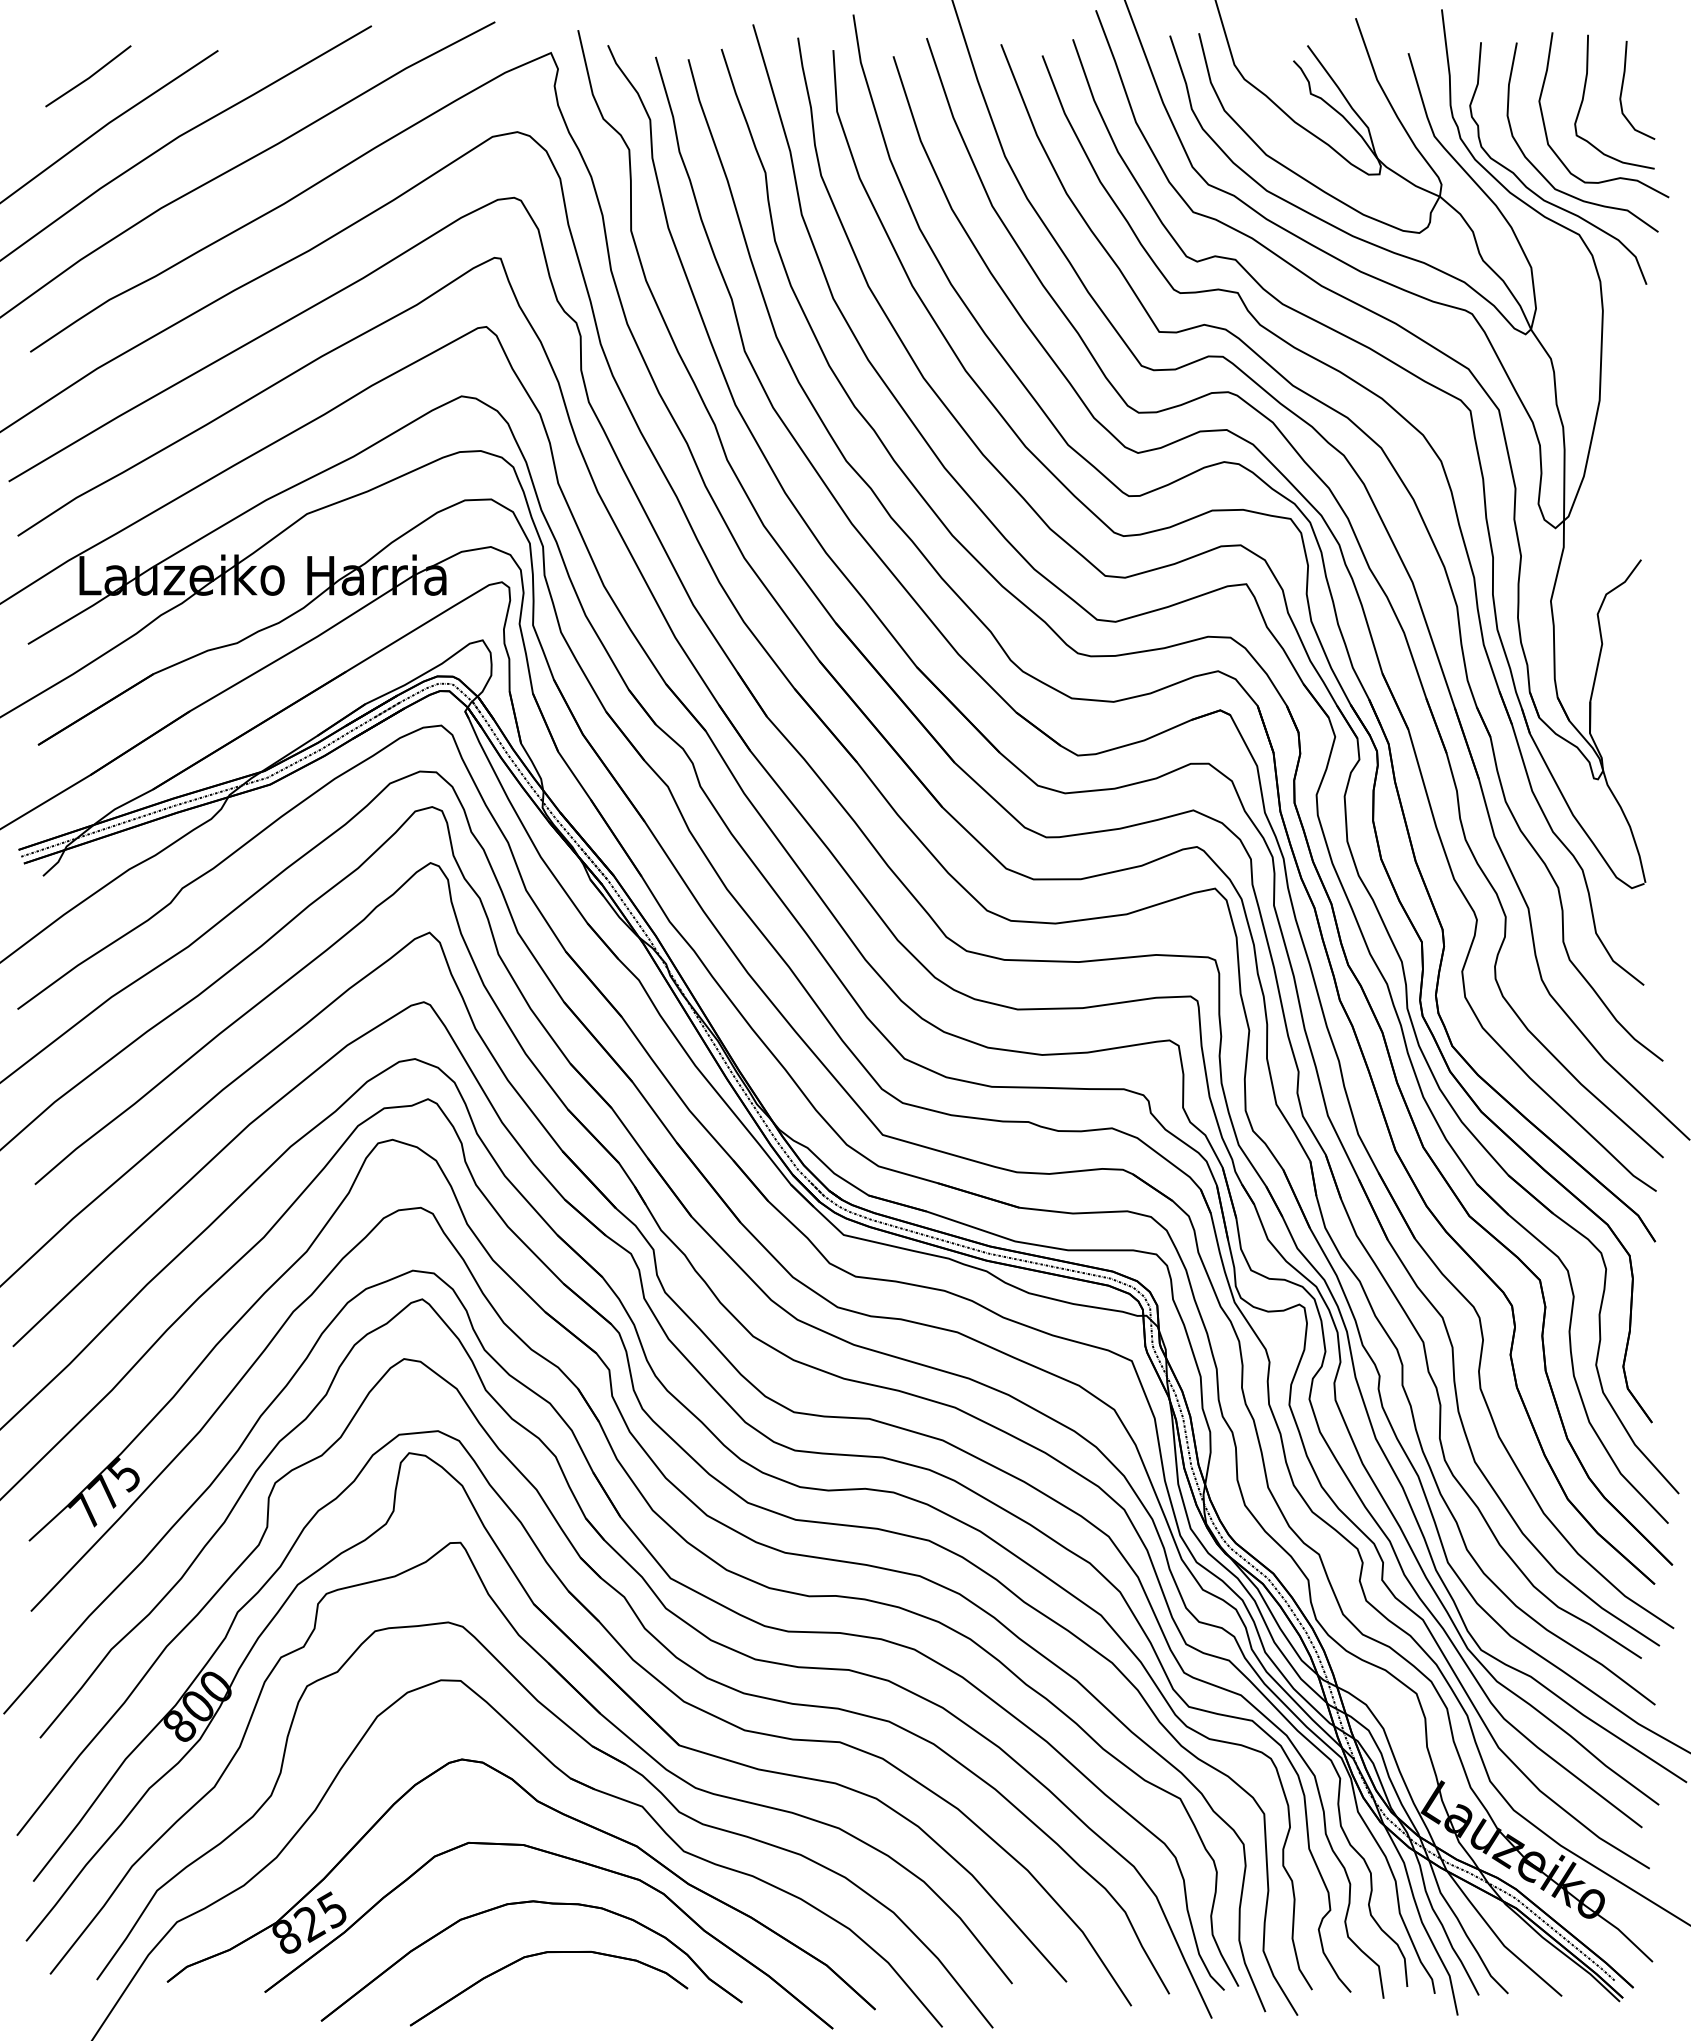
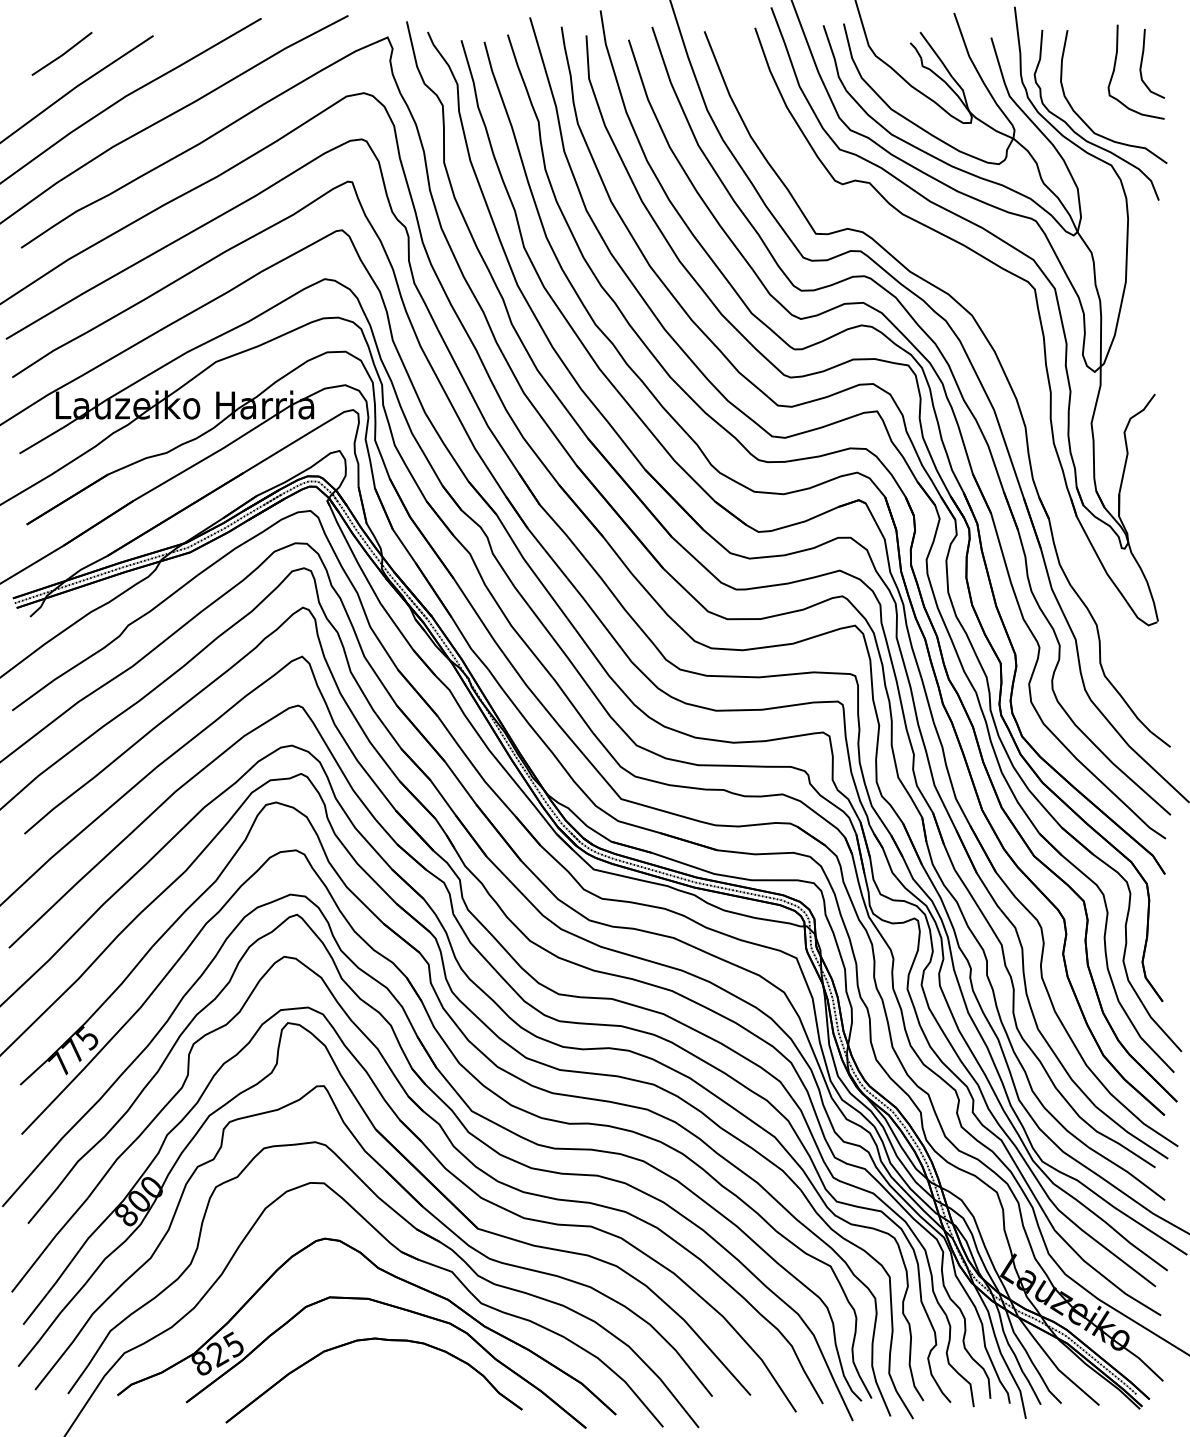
part: (1445, 477) -> (1017, 336), removed
part: (538, 1955) -> (378, 1376), removed

